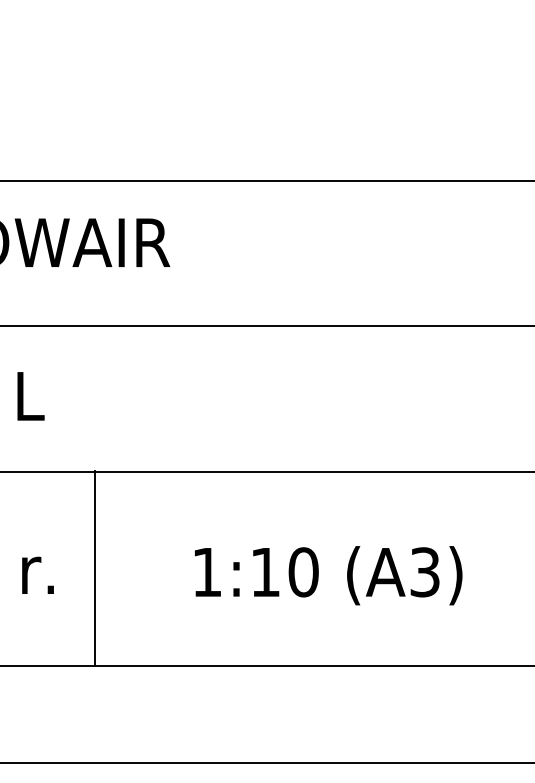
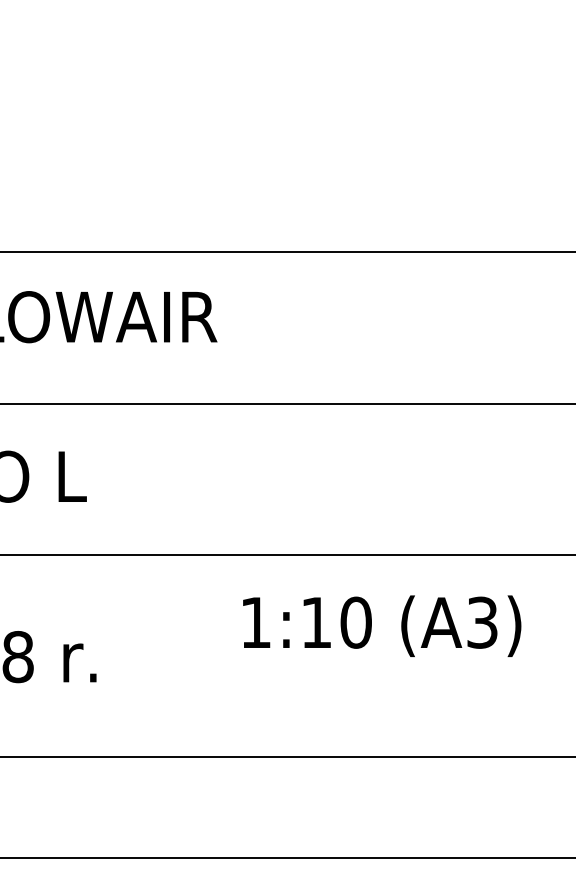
line: (95, 568) -> (139, 655), removed
text: (328, 574) -> (382, 625), moved

